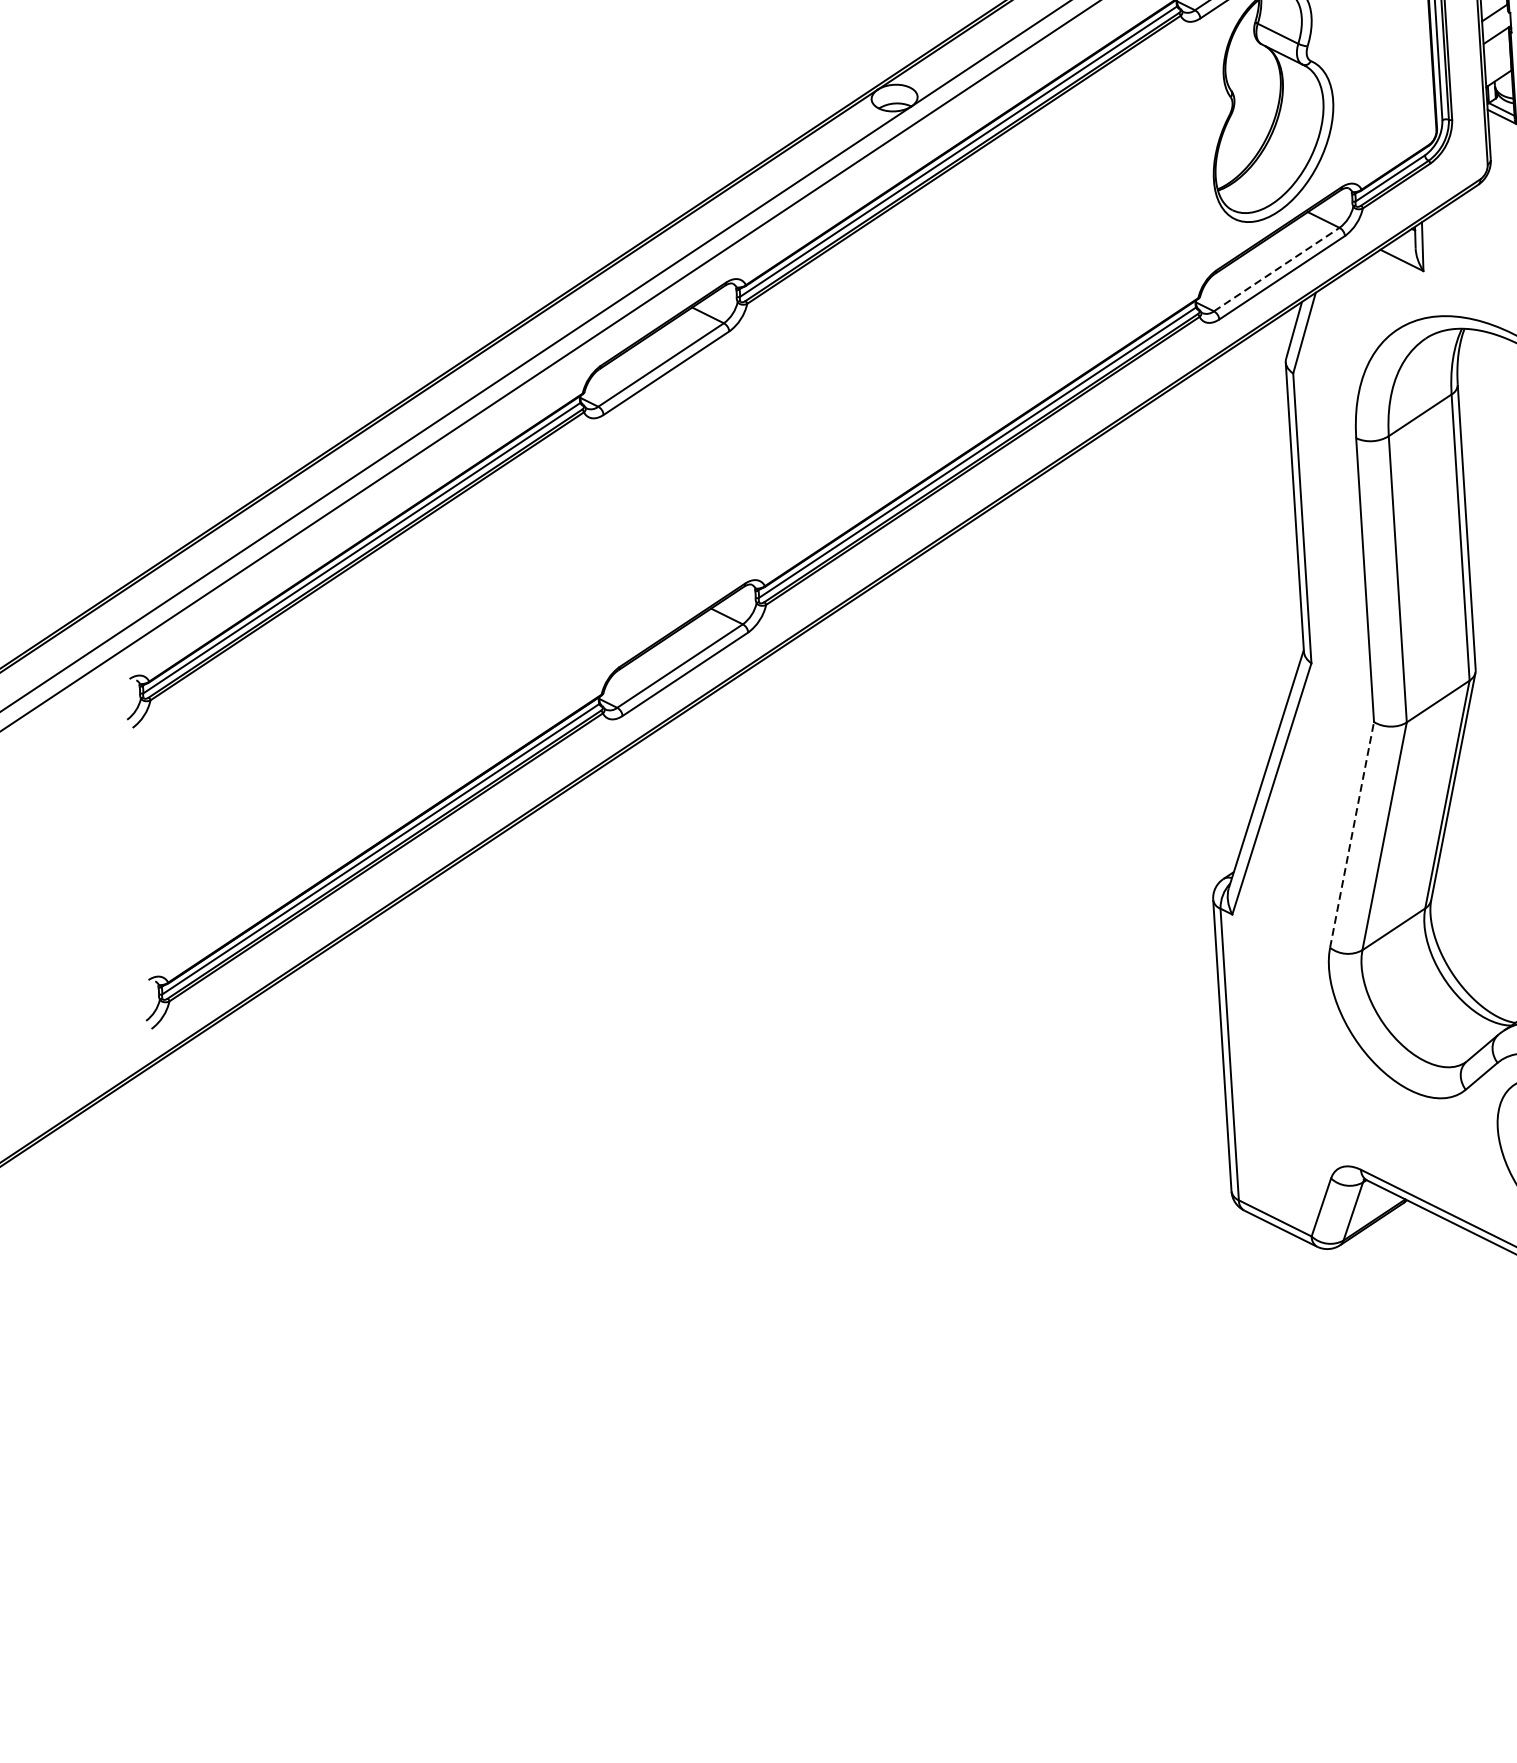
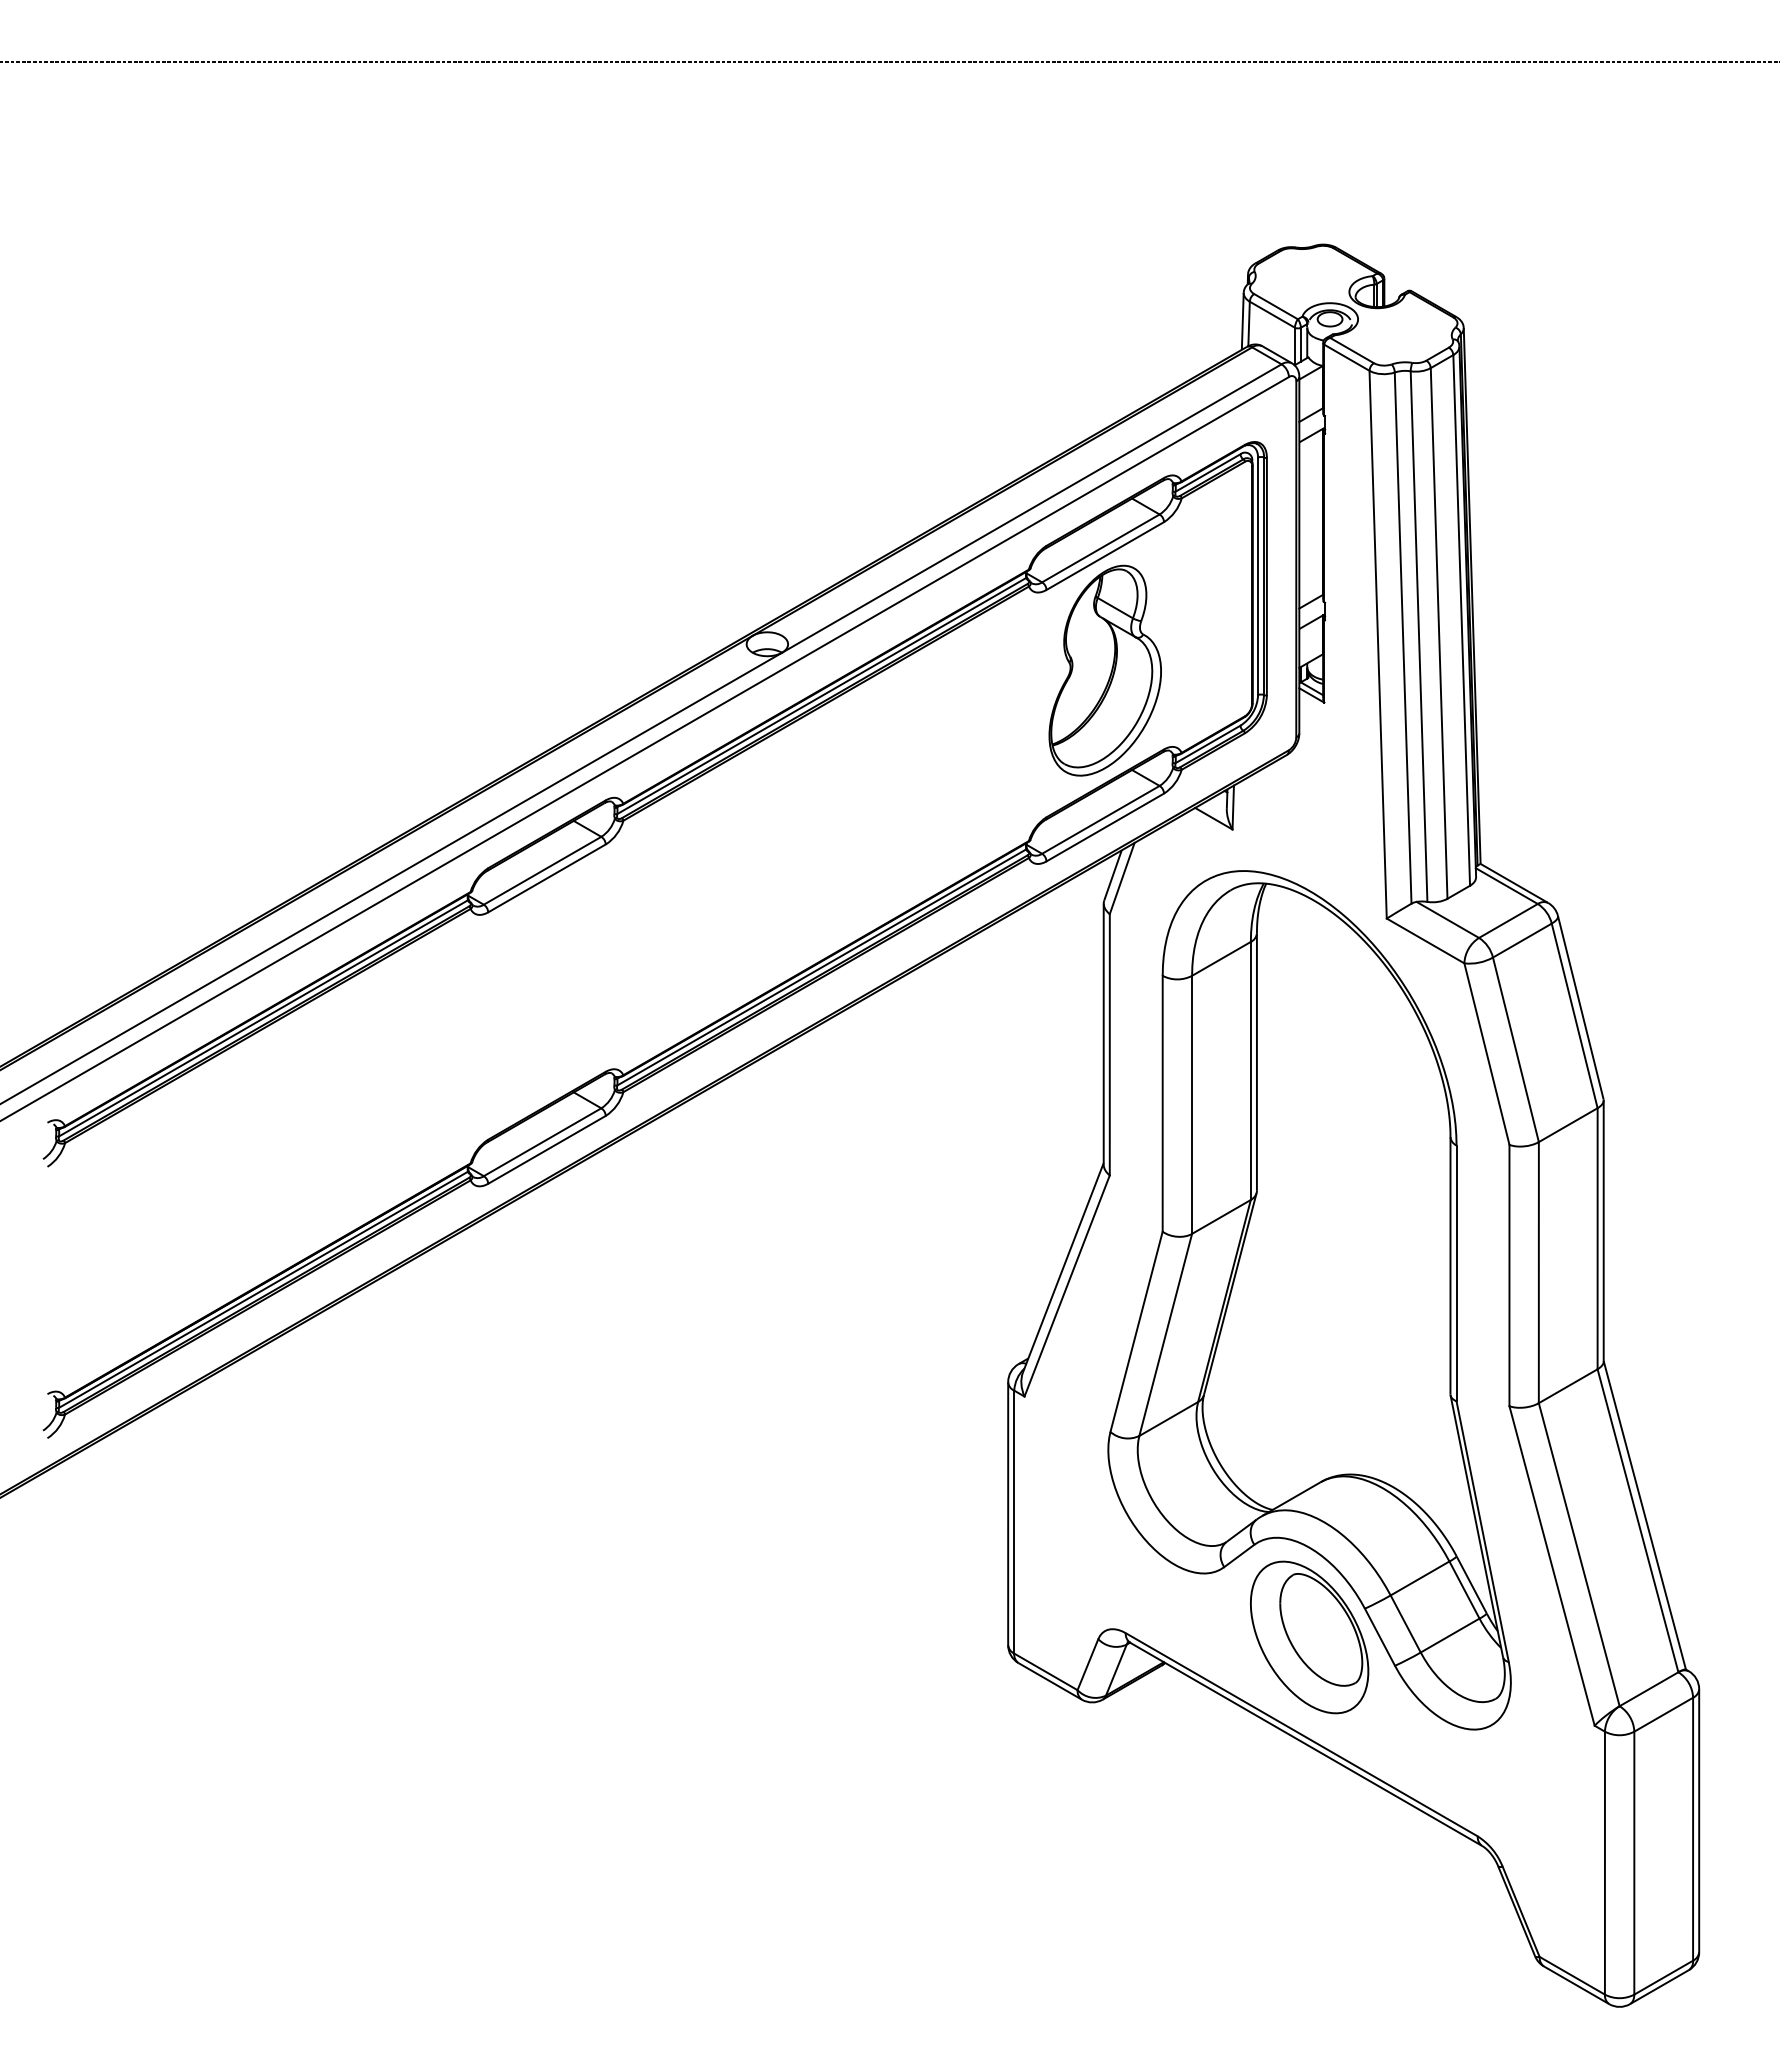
line: (1276, 269) -> (1100, 819), dashed -> solid
line: (1351, 834) -> (1136, 1331), dashed -> solid

